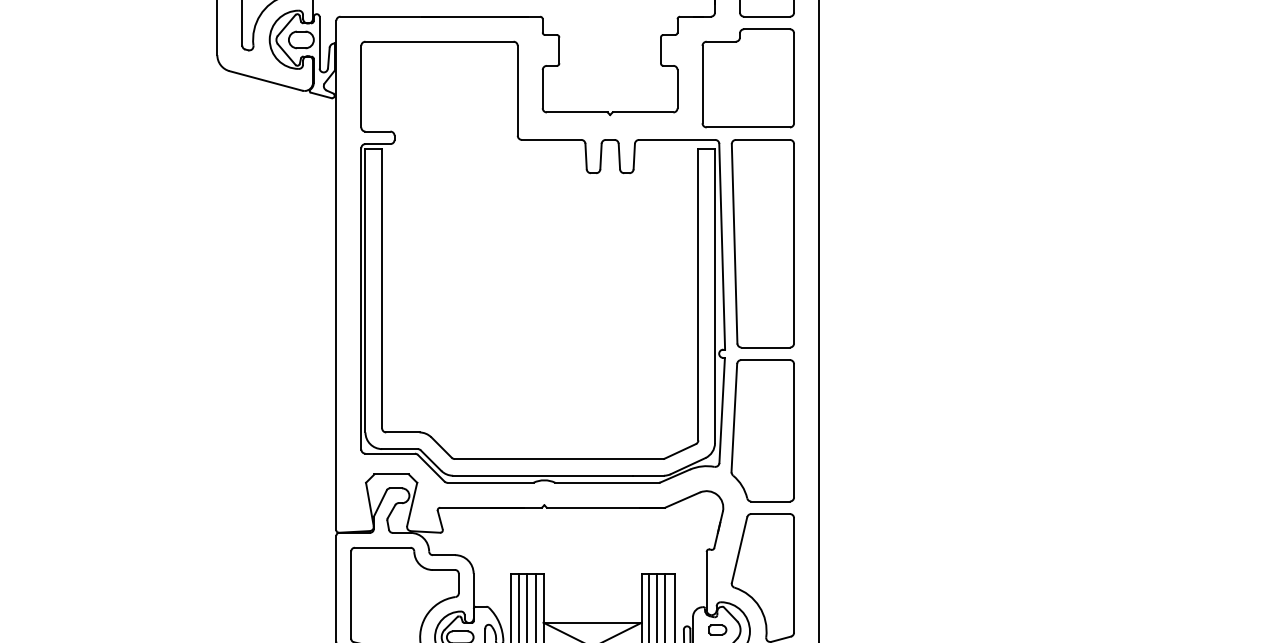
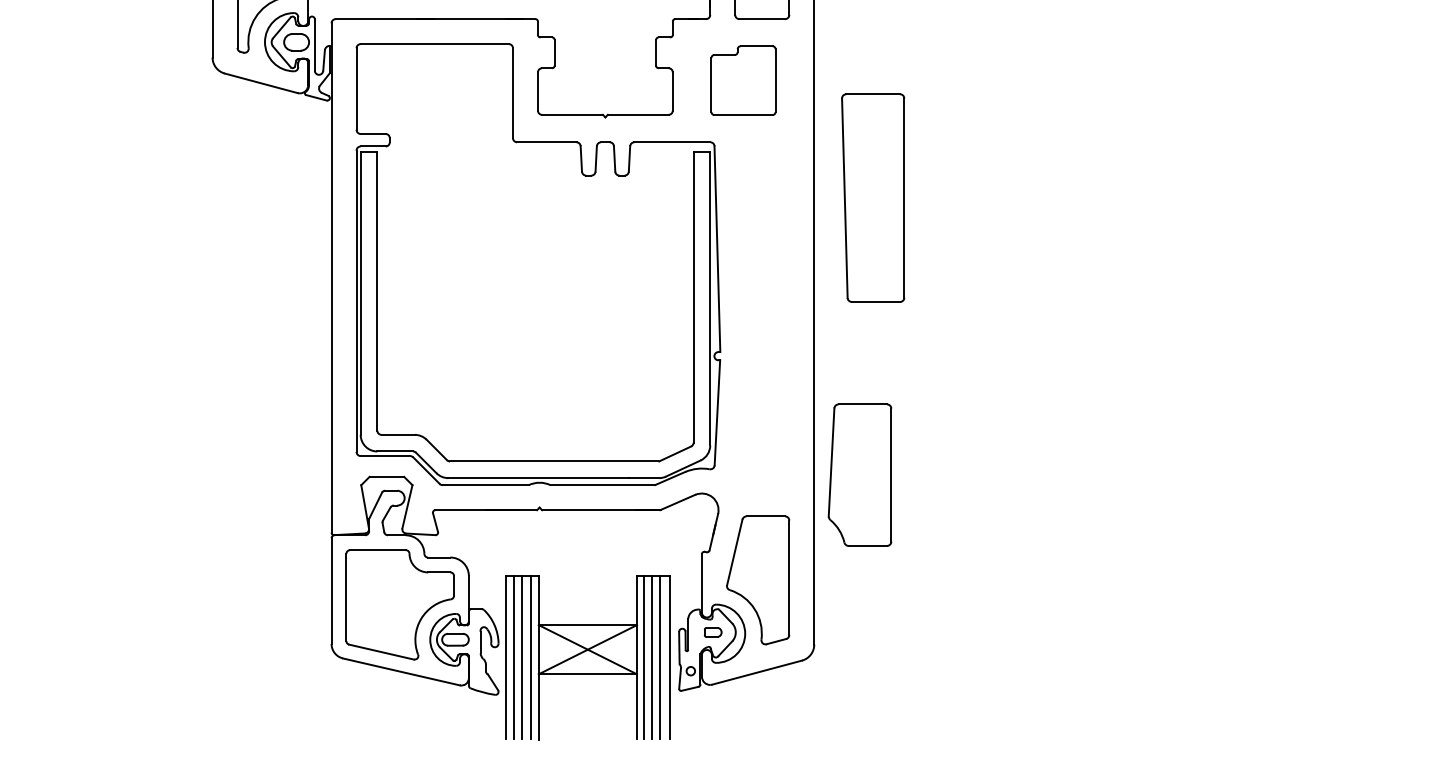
part: (748, 78) -> (743, 80), size x0.7
part: (763, 243) -> (873, 197), moved
part: (762, 430) -> (859, 474), moved

